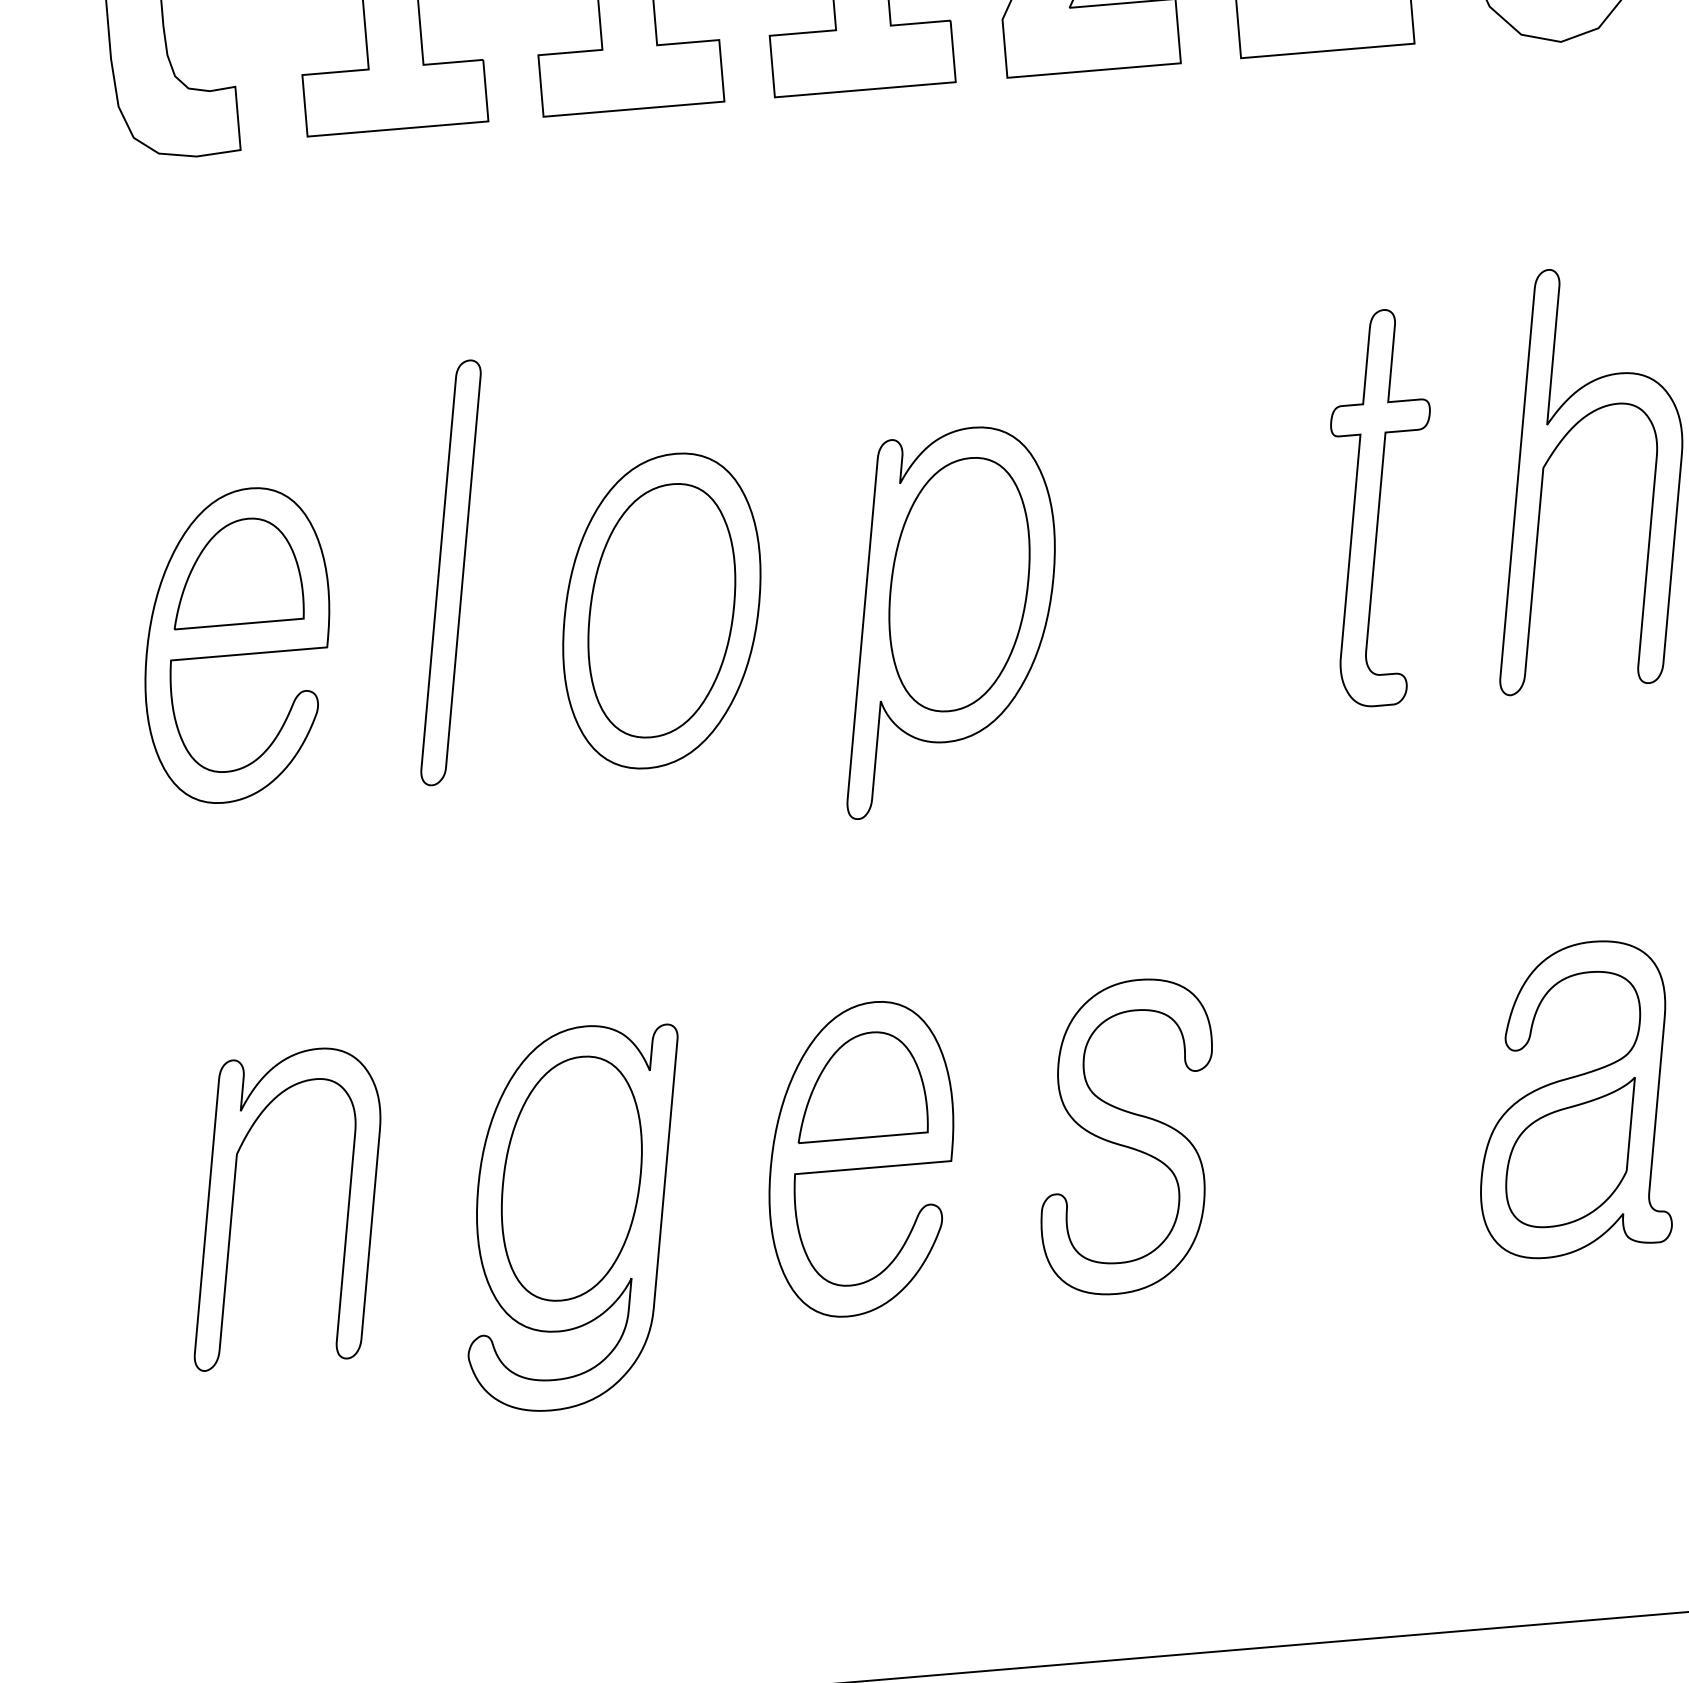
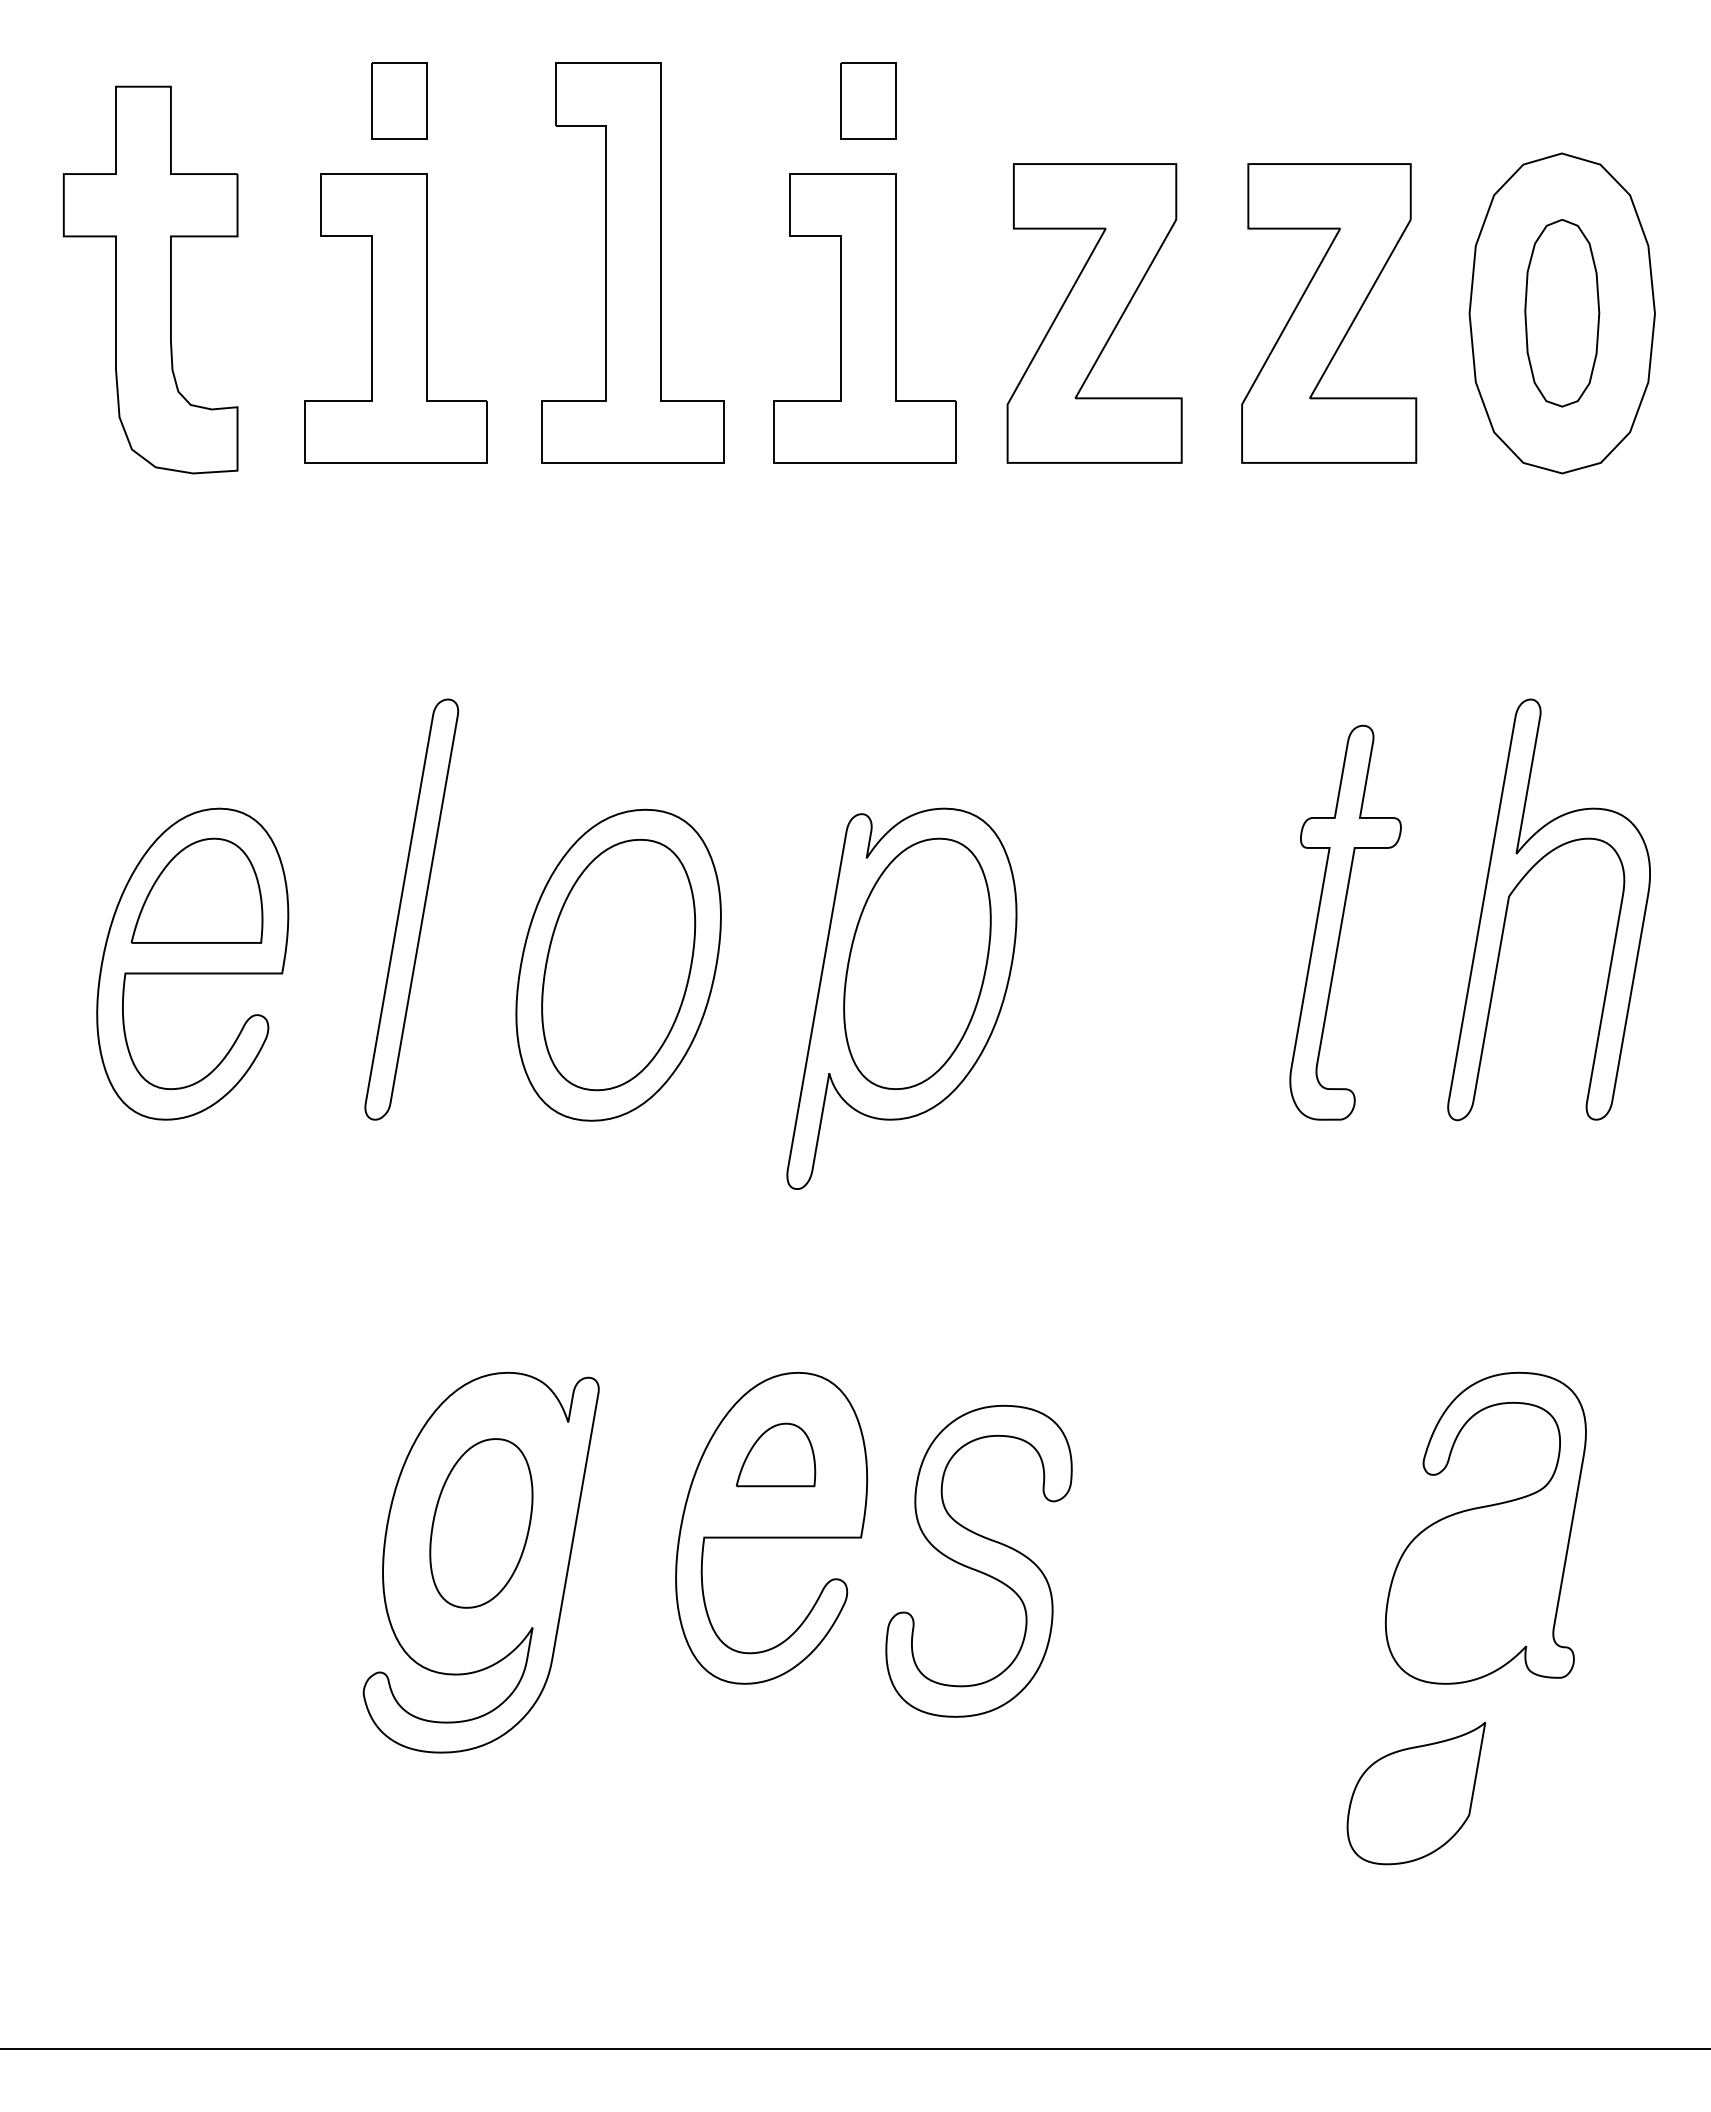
part: (859, 1085) -> (775, 1454), size x0.6
part: (1126, 1136) -> (978, 1560), moved
part: (1572, 1153) -> (1416, 1793), moved
part: (571, 1178) -> (481, 1523), size x0.7
part: (233, 1204) -> (142, 1520), removed

